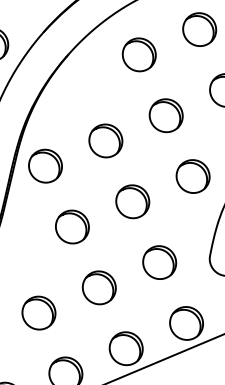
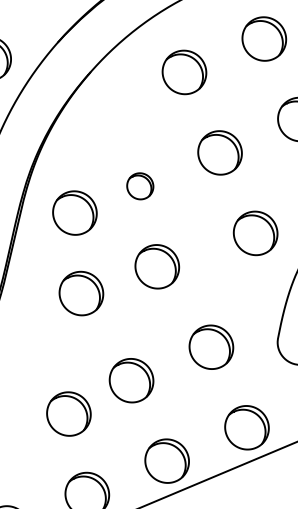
part: (105, 140) -> (139, 185), size x0.6
part: (45, 165) -> (74, 212), moved
part: (132, 201) -> (156, 266), moved
part: (72, 226) -> (81, 292), moved
part: (38, 312) -> (68, 413), moved

